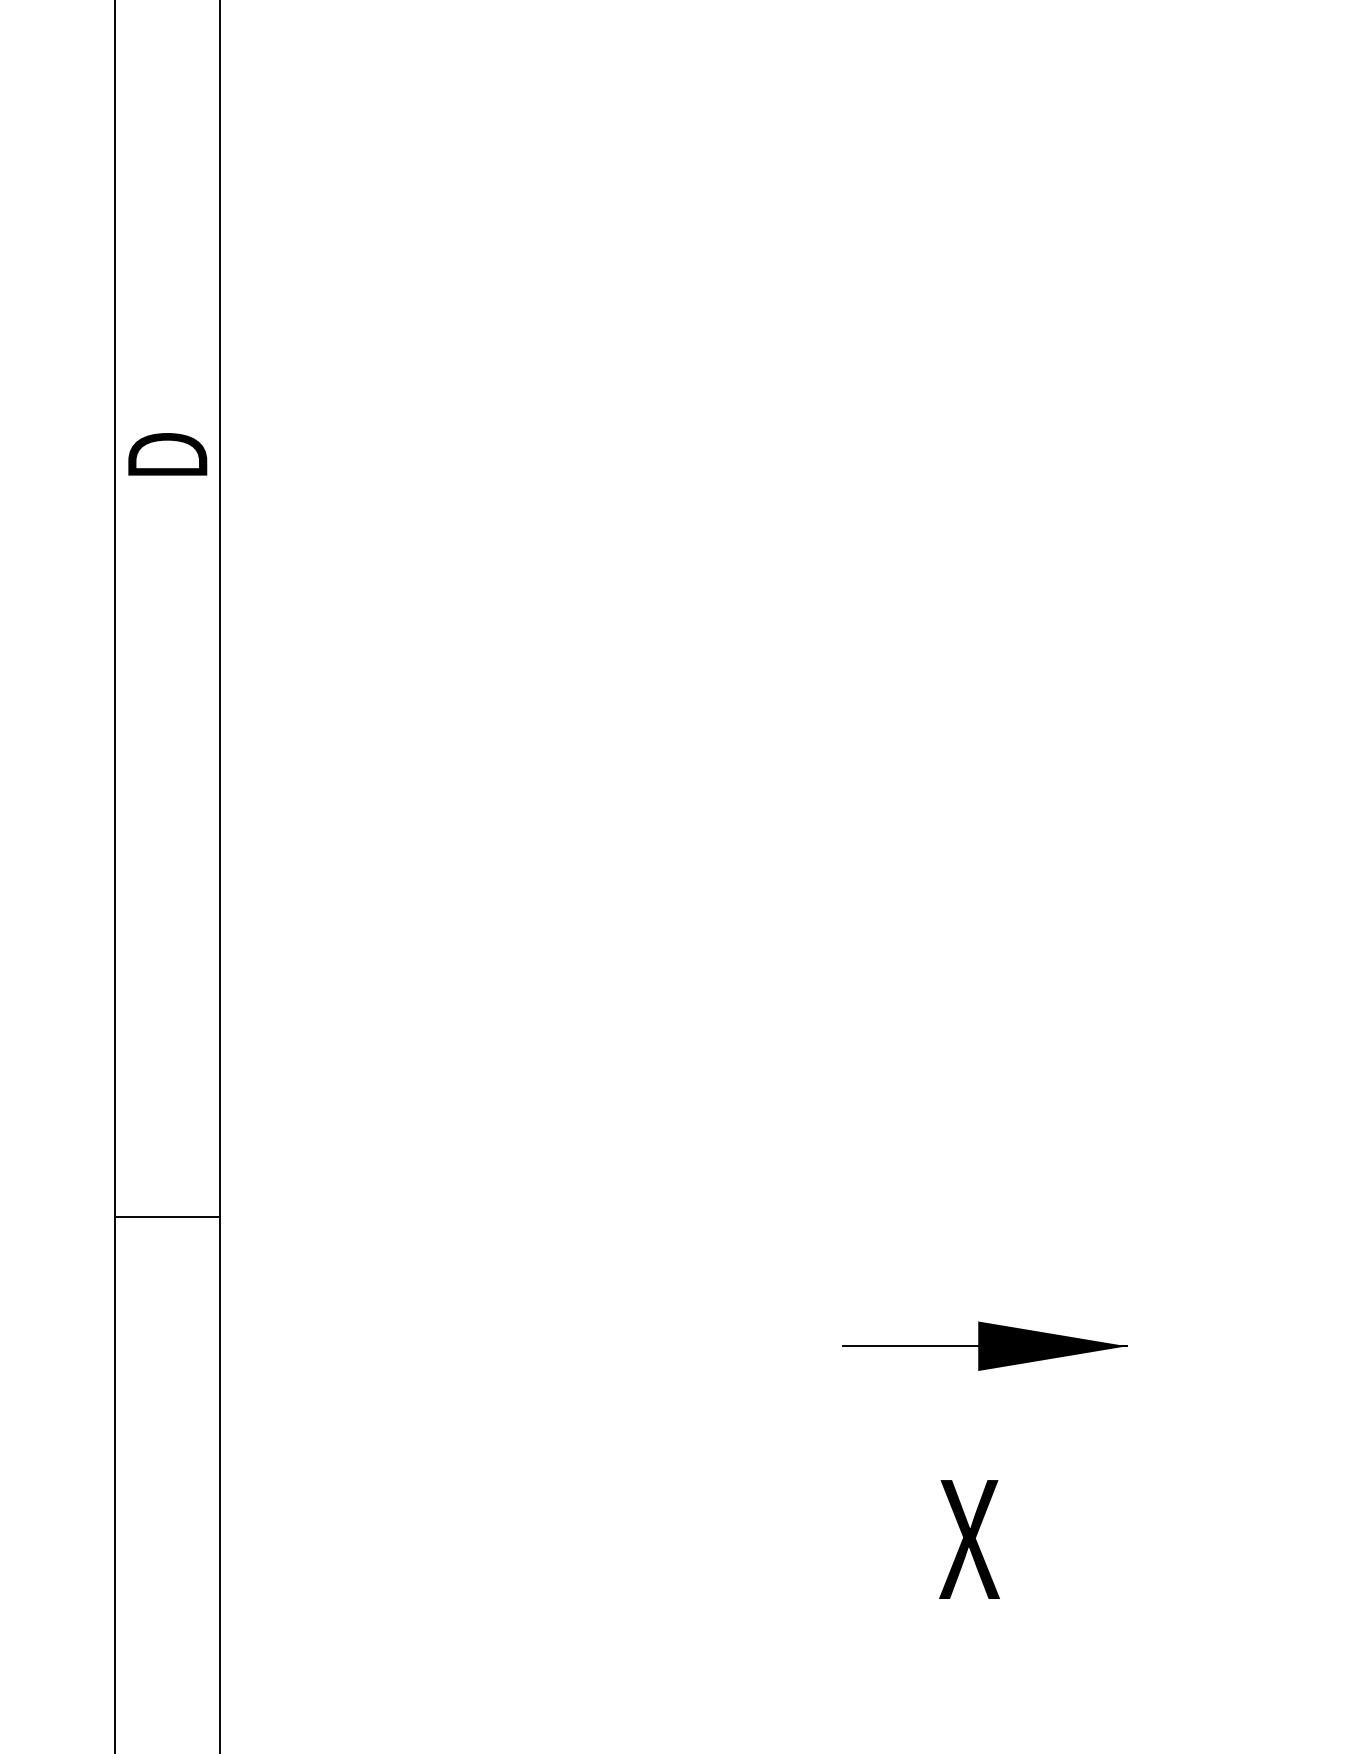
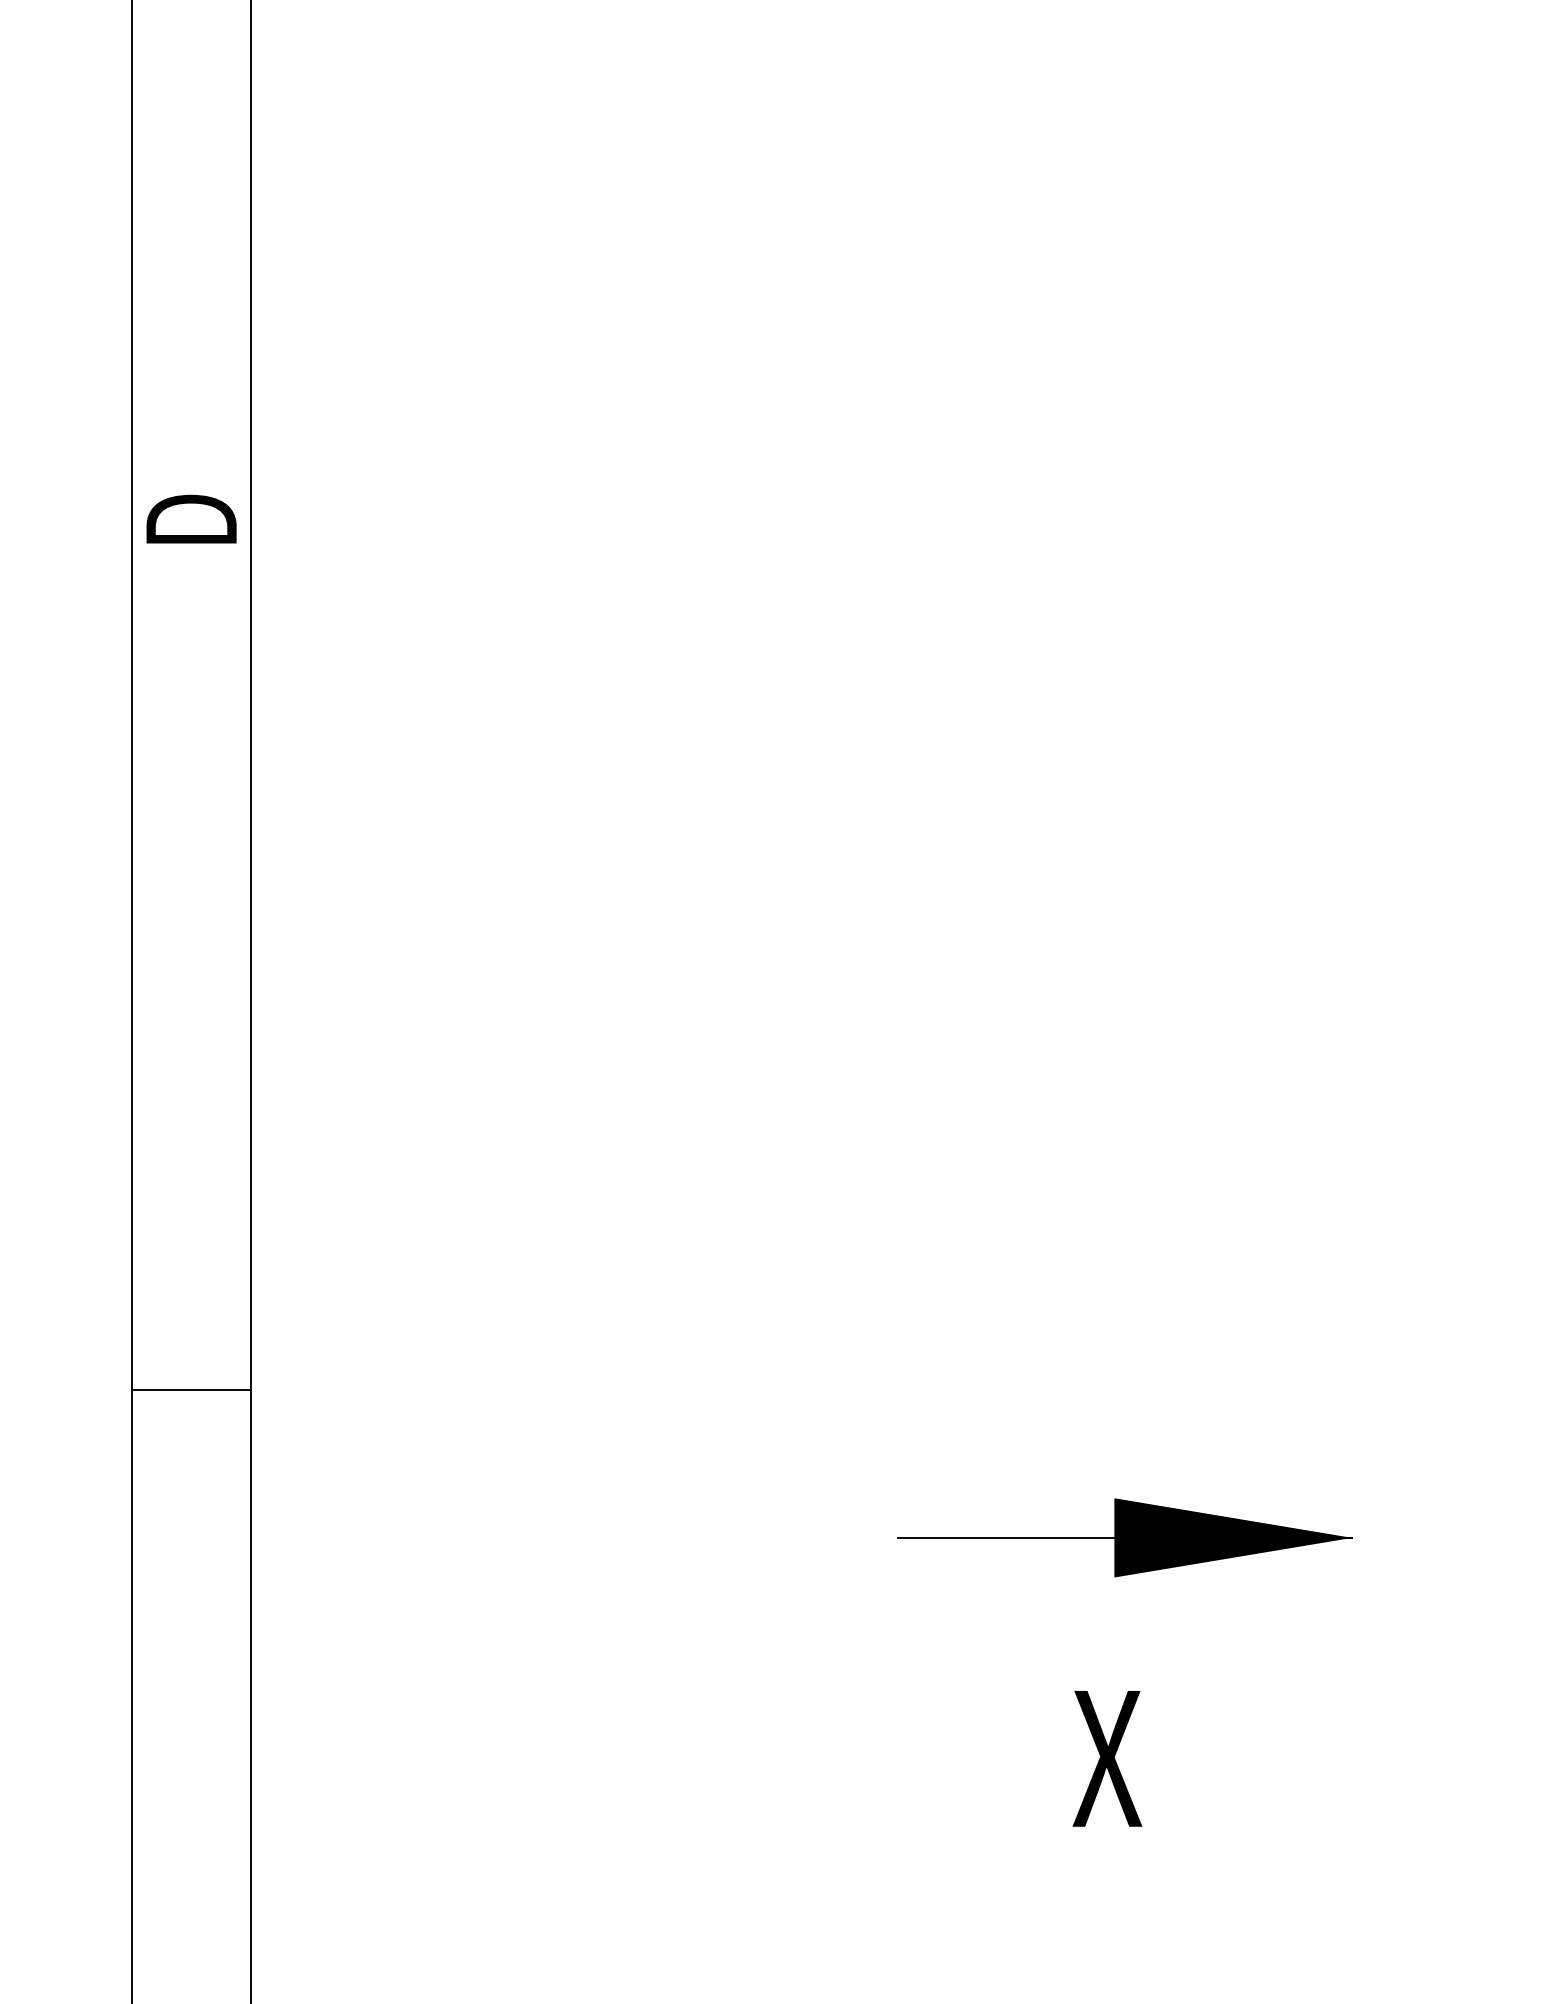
part: (984, 1346) -> (1124, 1538), size x1.4

